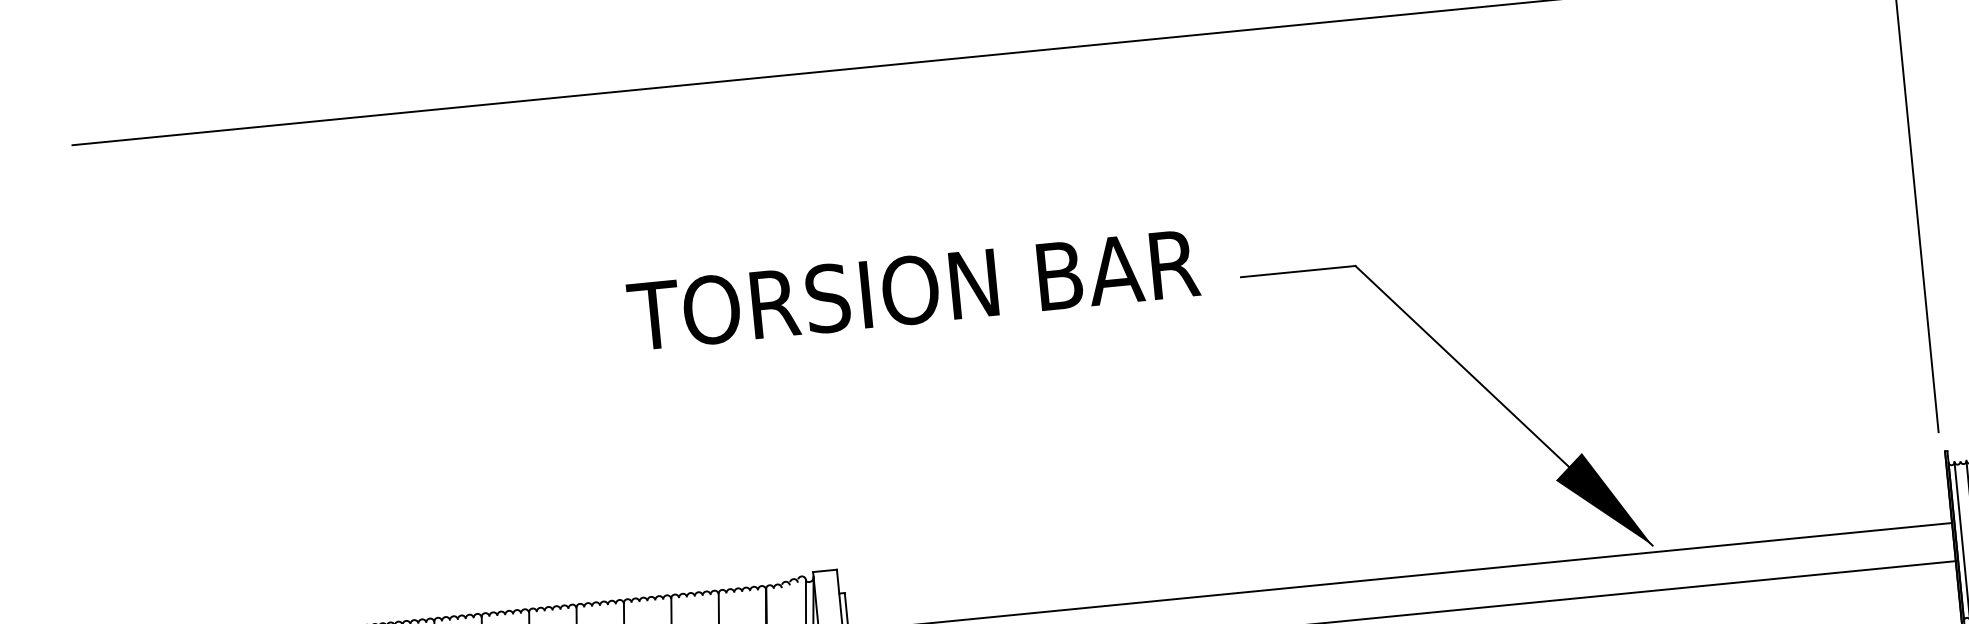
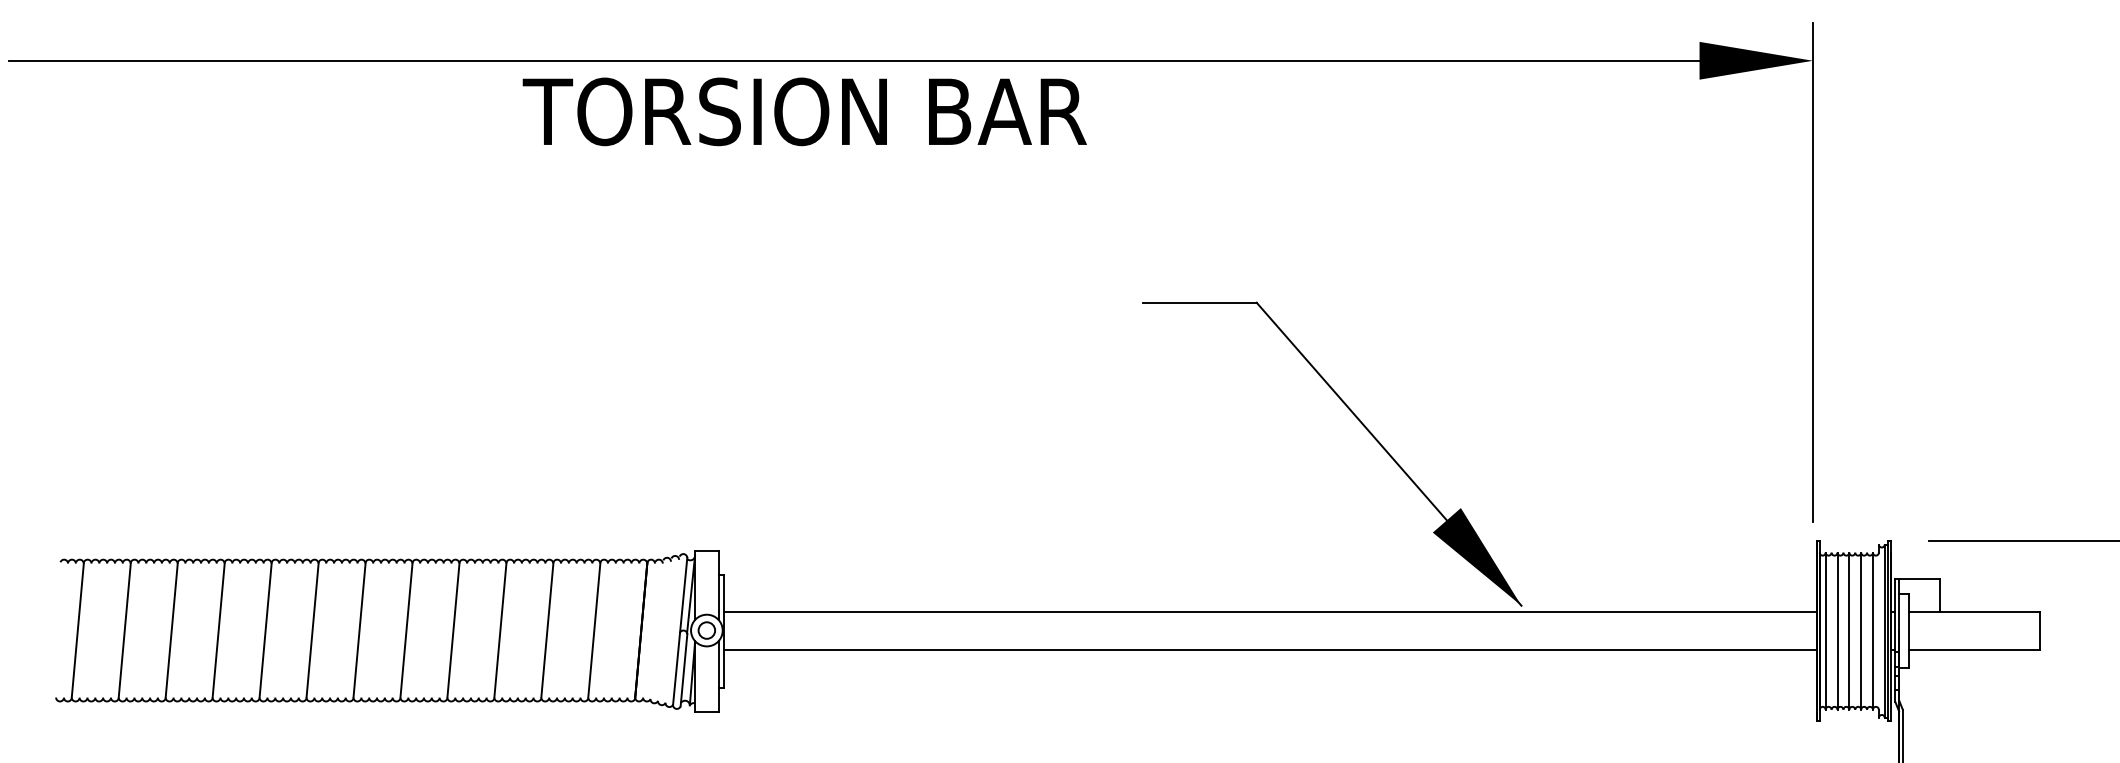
text: (913, 289) -> (804, 111), moved

